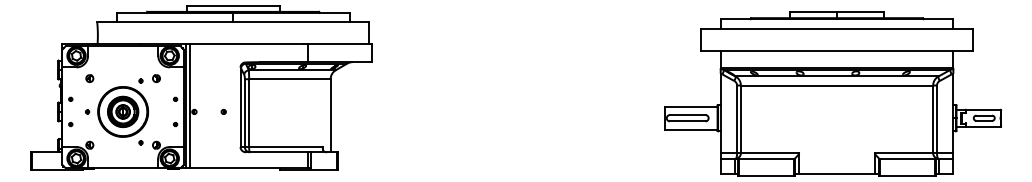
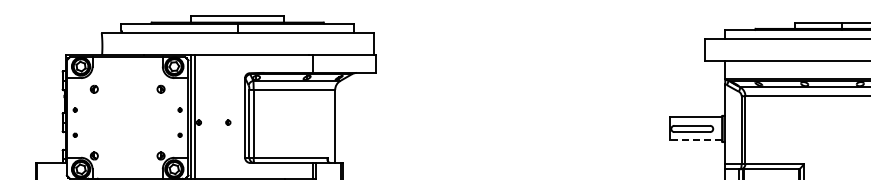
part: (117, 111) -> (122, 122), removed
line: (690, 129) -> (695, 140), solid -> dashed

